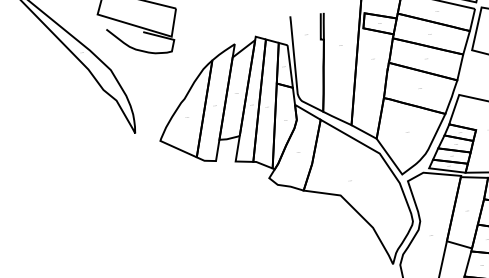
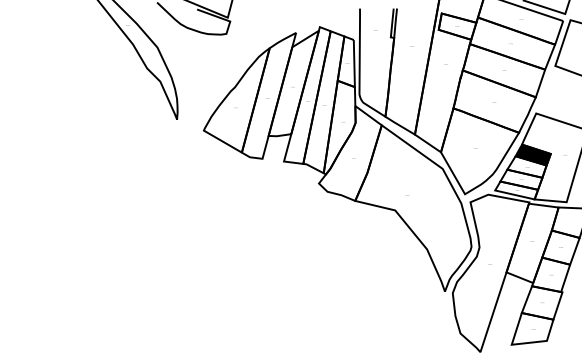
hatch: (459, 132) -> (532, 154), added

